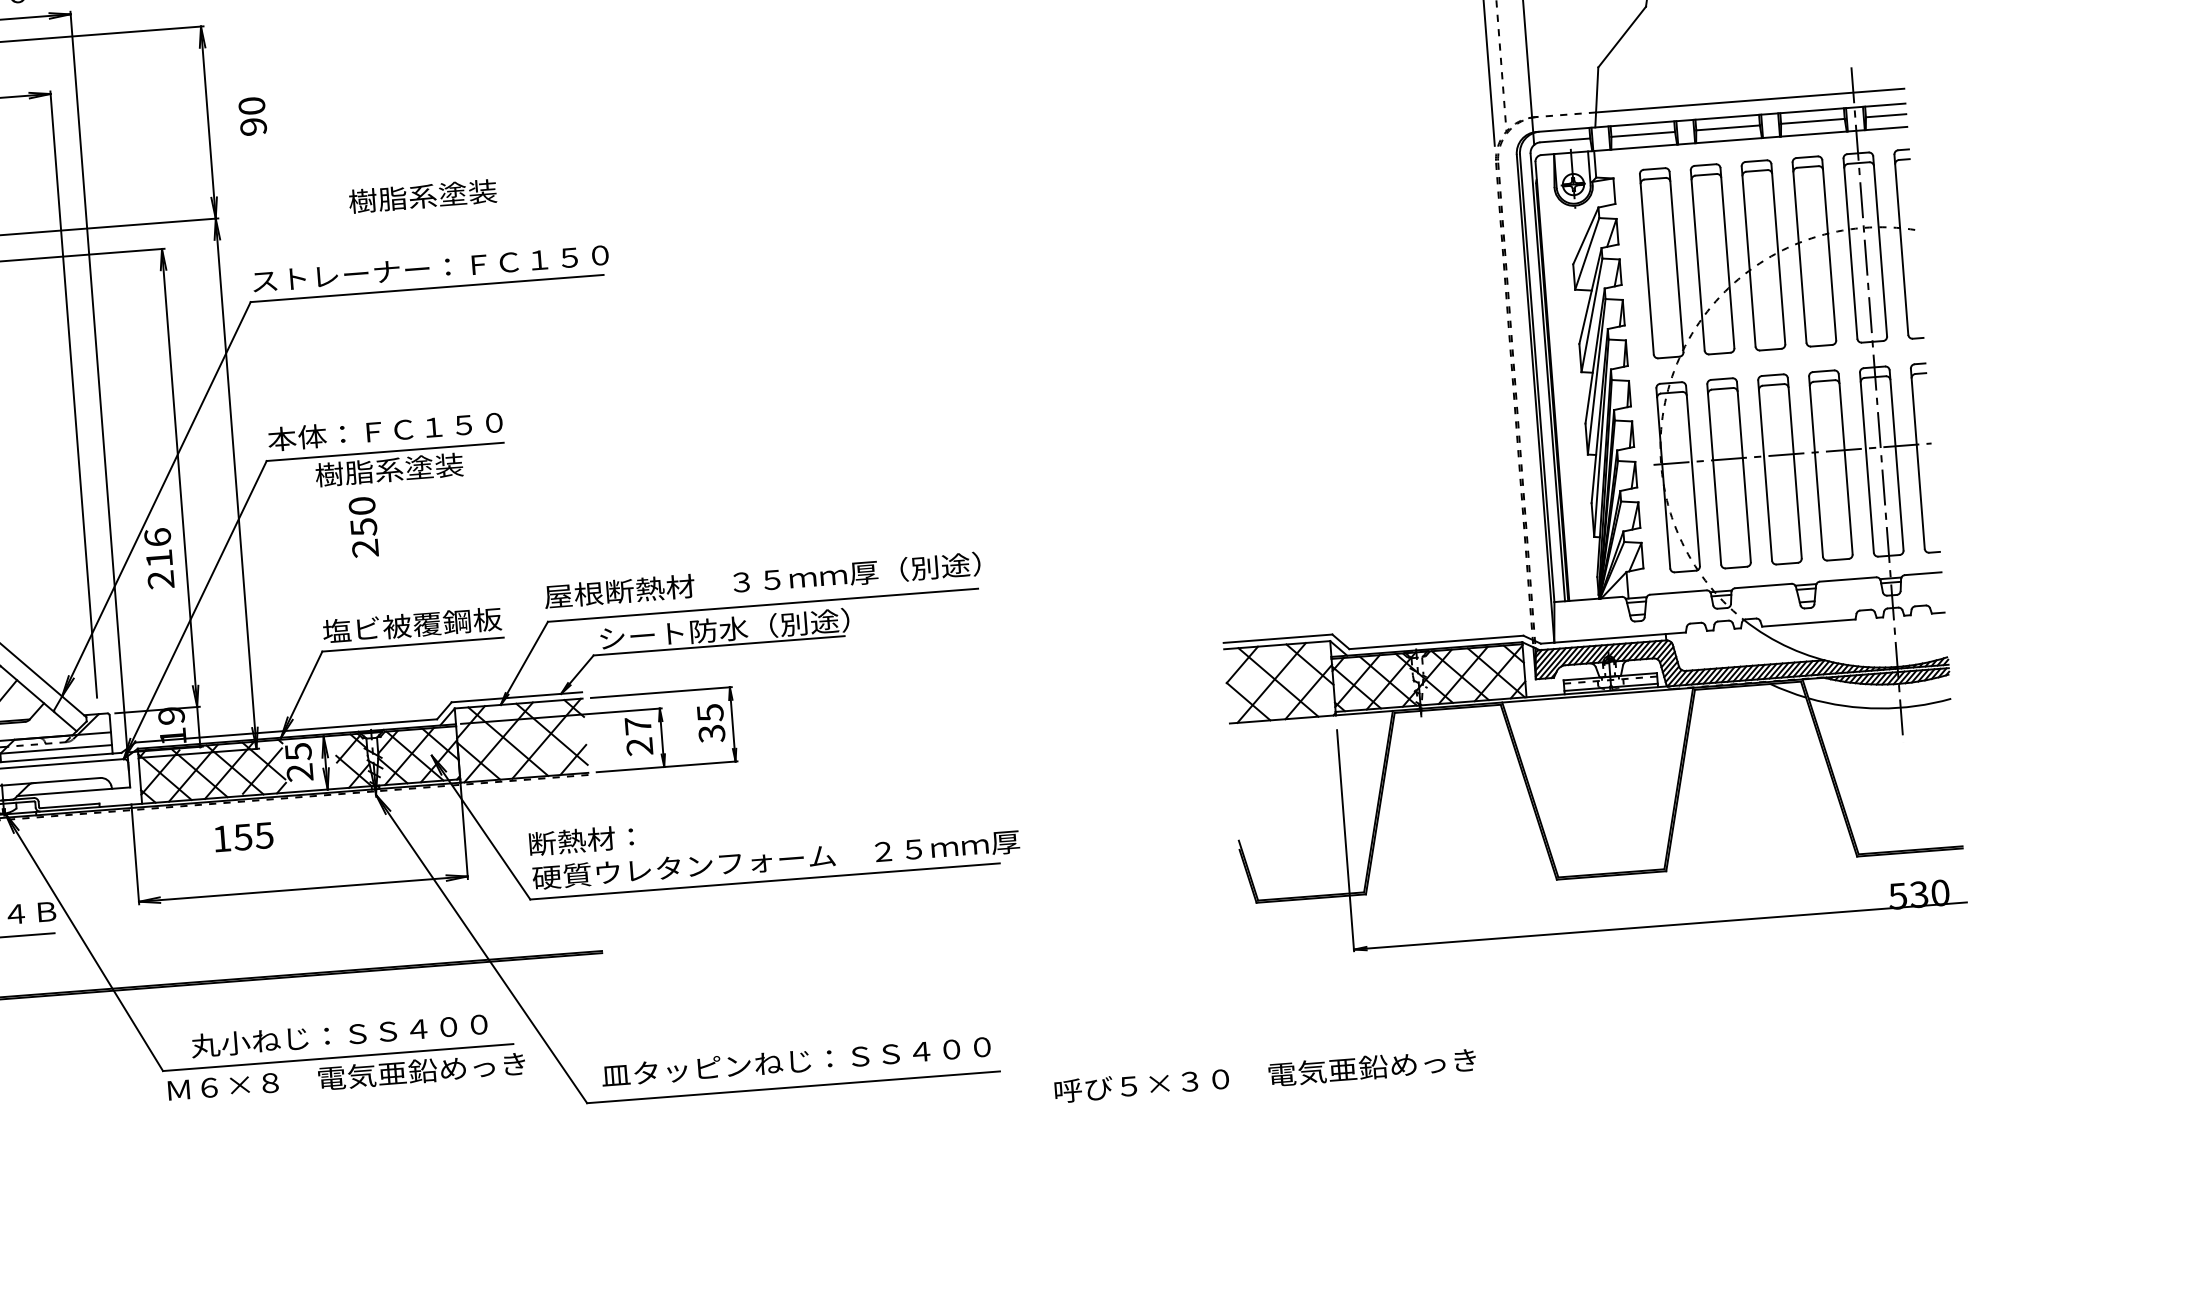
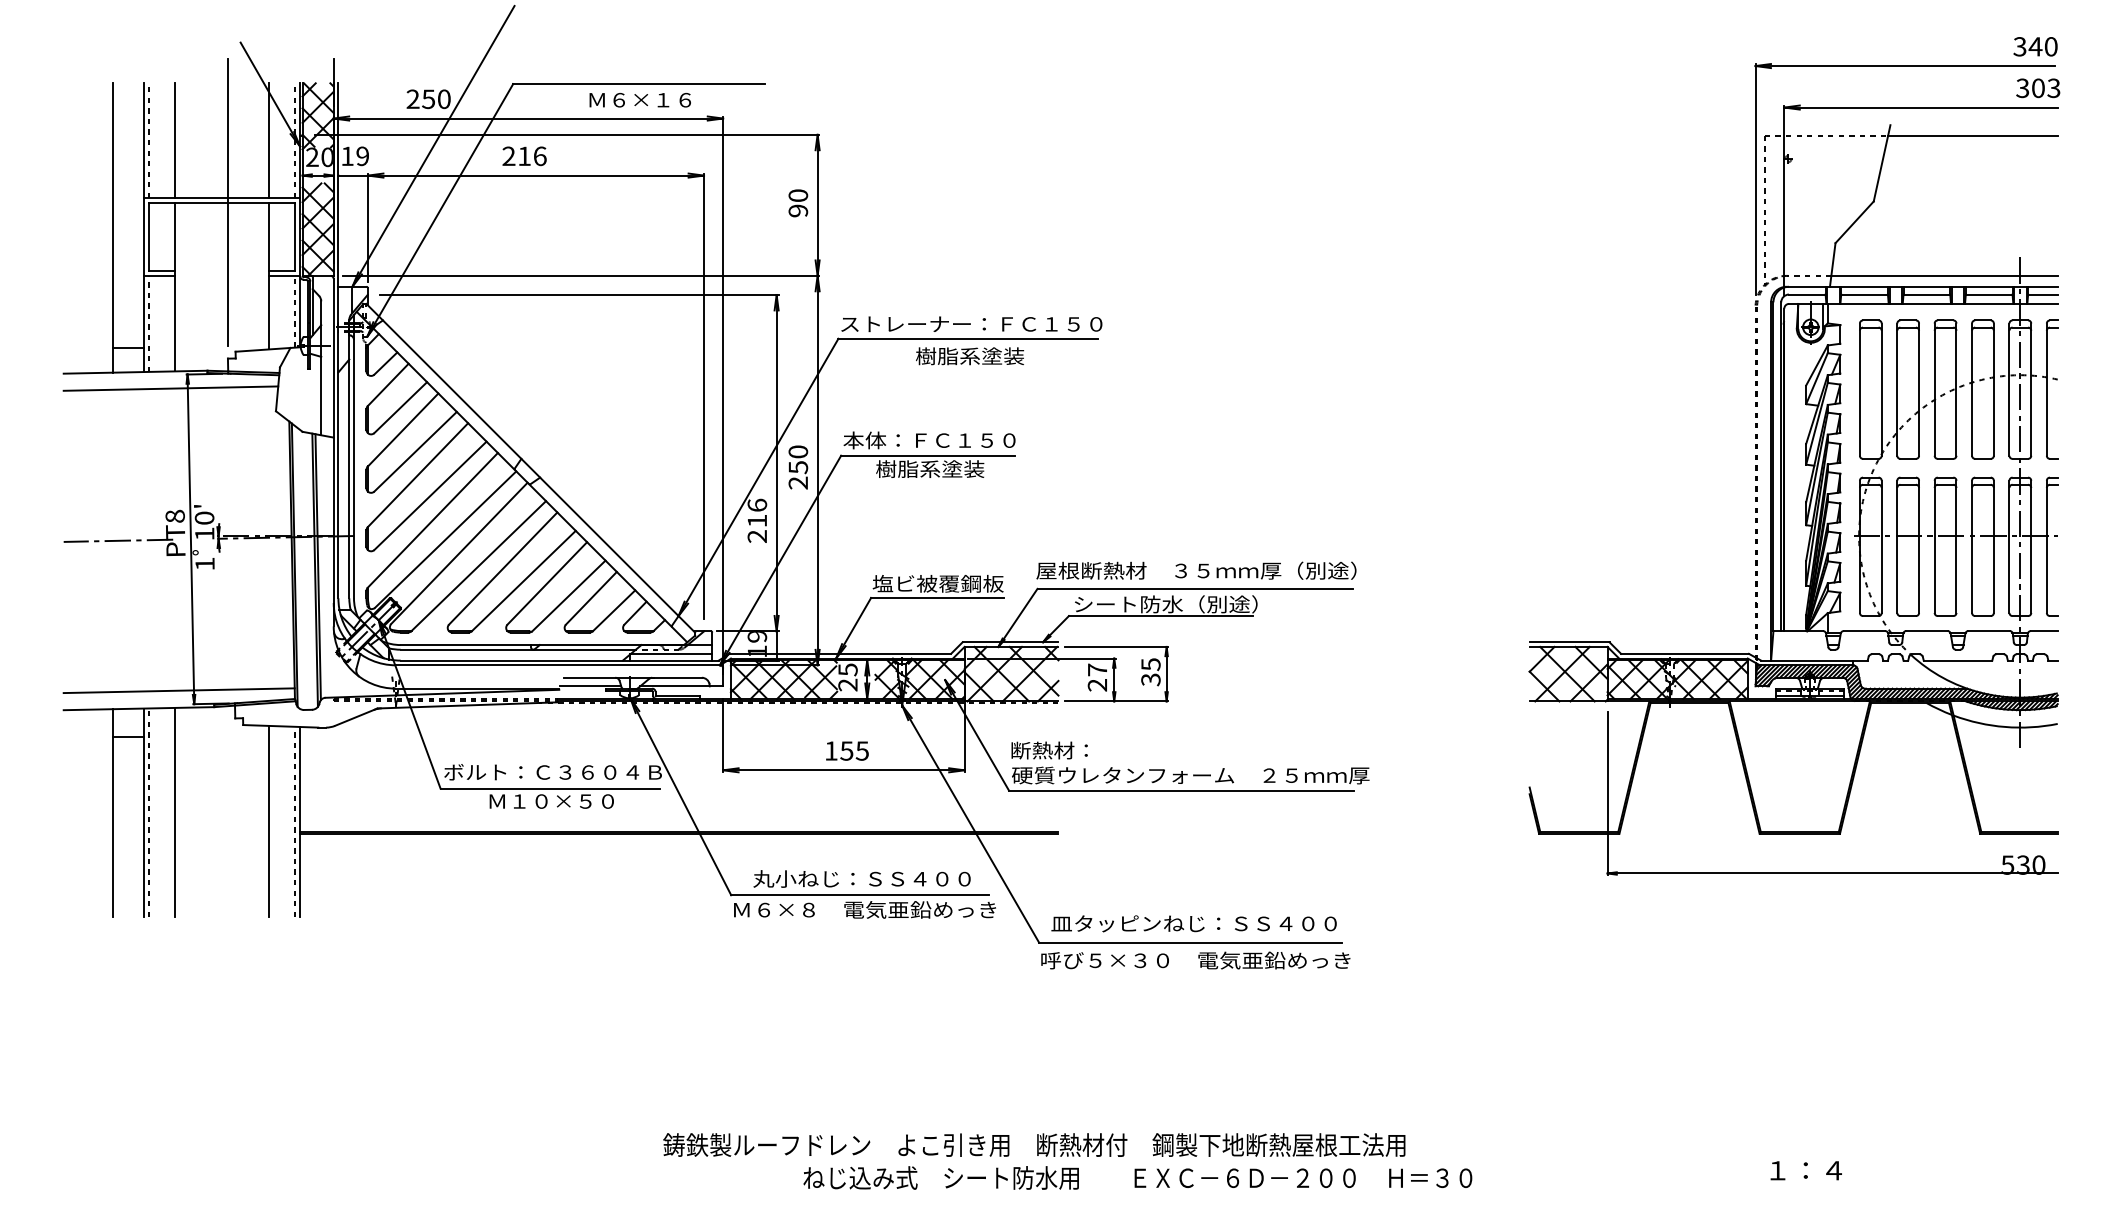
text: (252, 116) -> (798, 203), moved
text: (422, 196) -> (969, 356), moved
text: (363, 527) -> (798, 467), moved
text: (243, 836) -> (847, 750), moved
text: (1264, 1075) -> (1195, 960), moved

